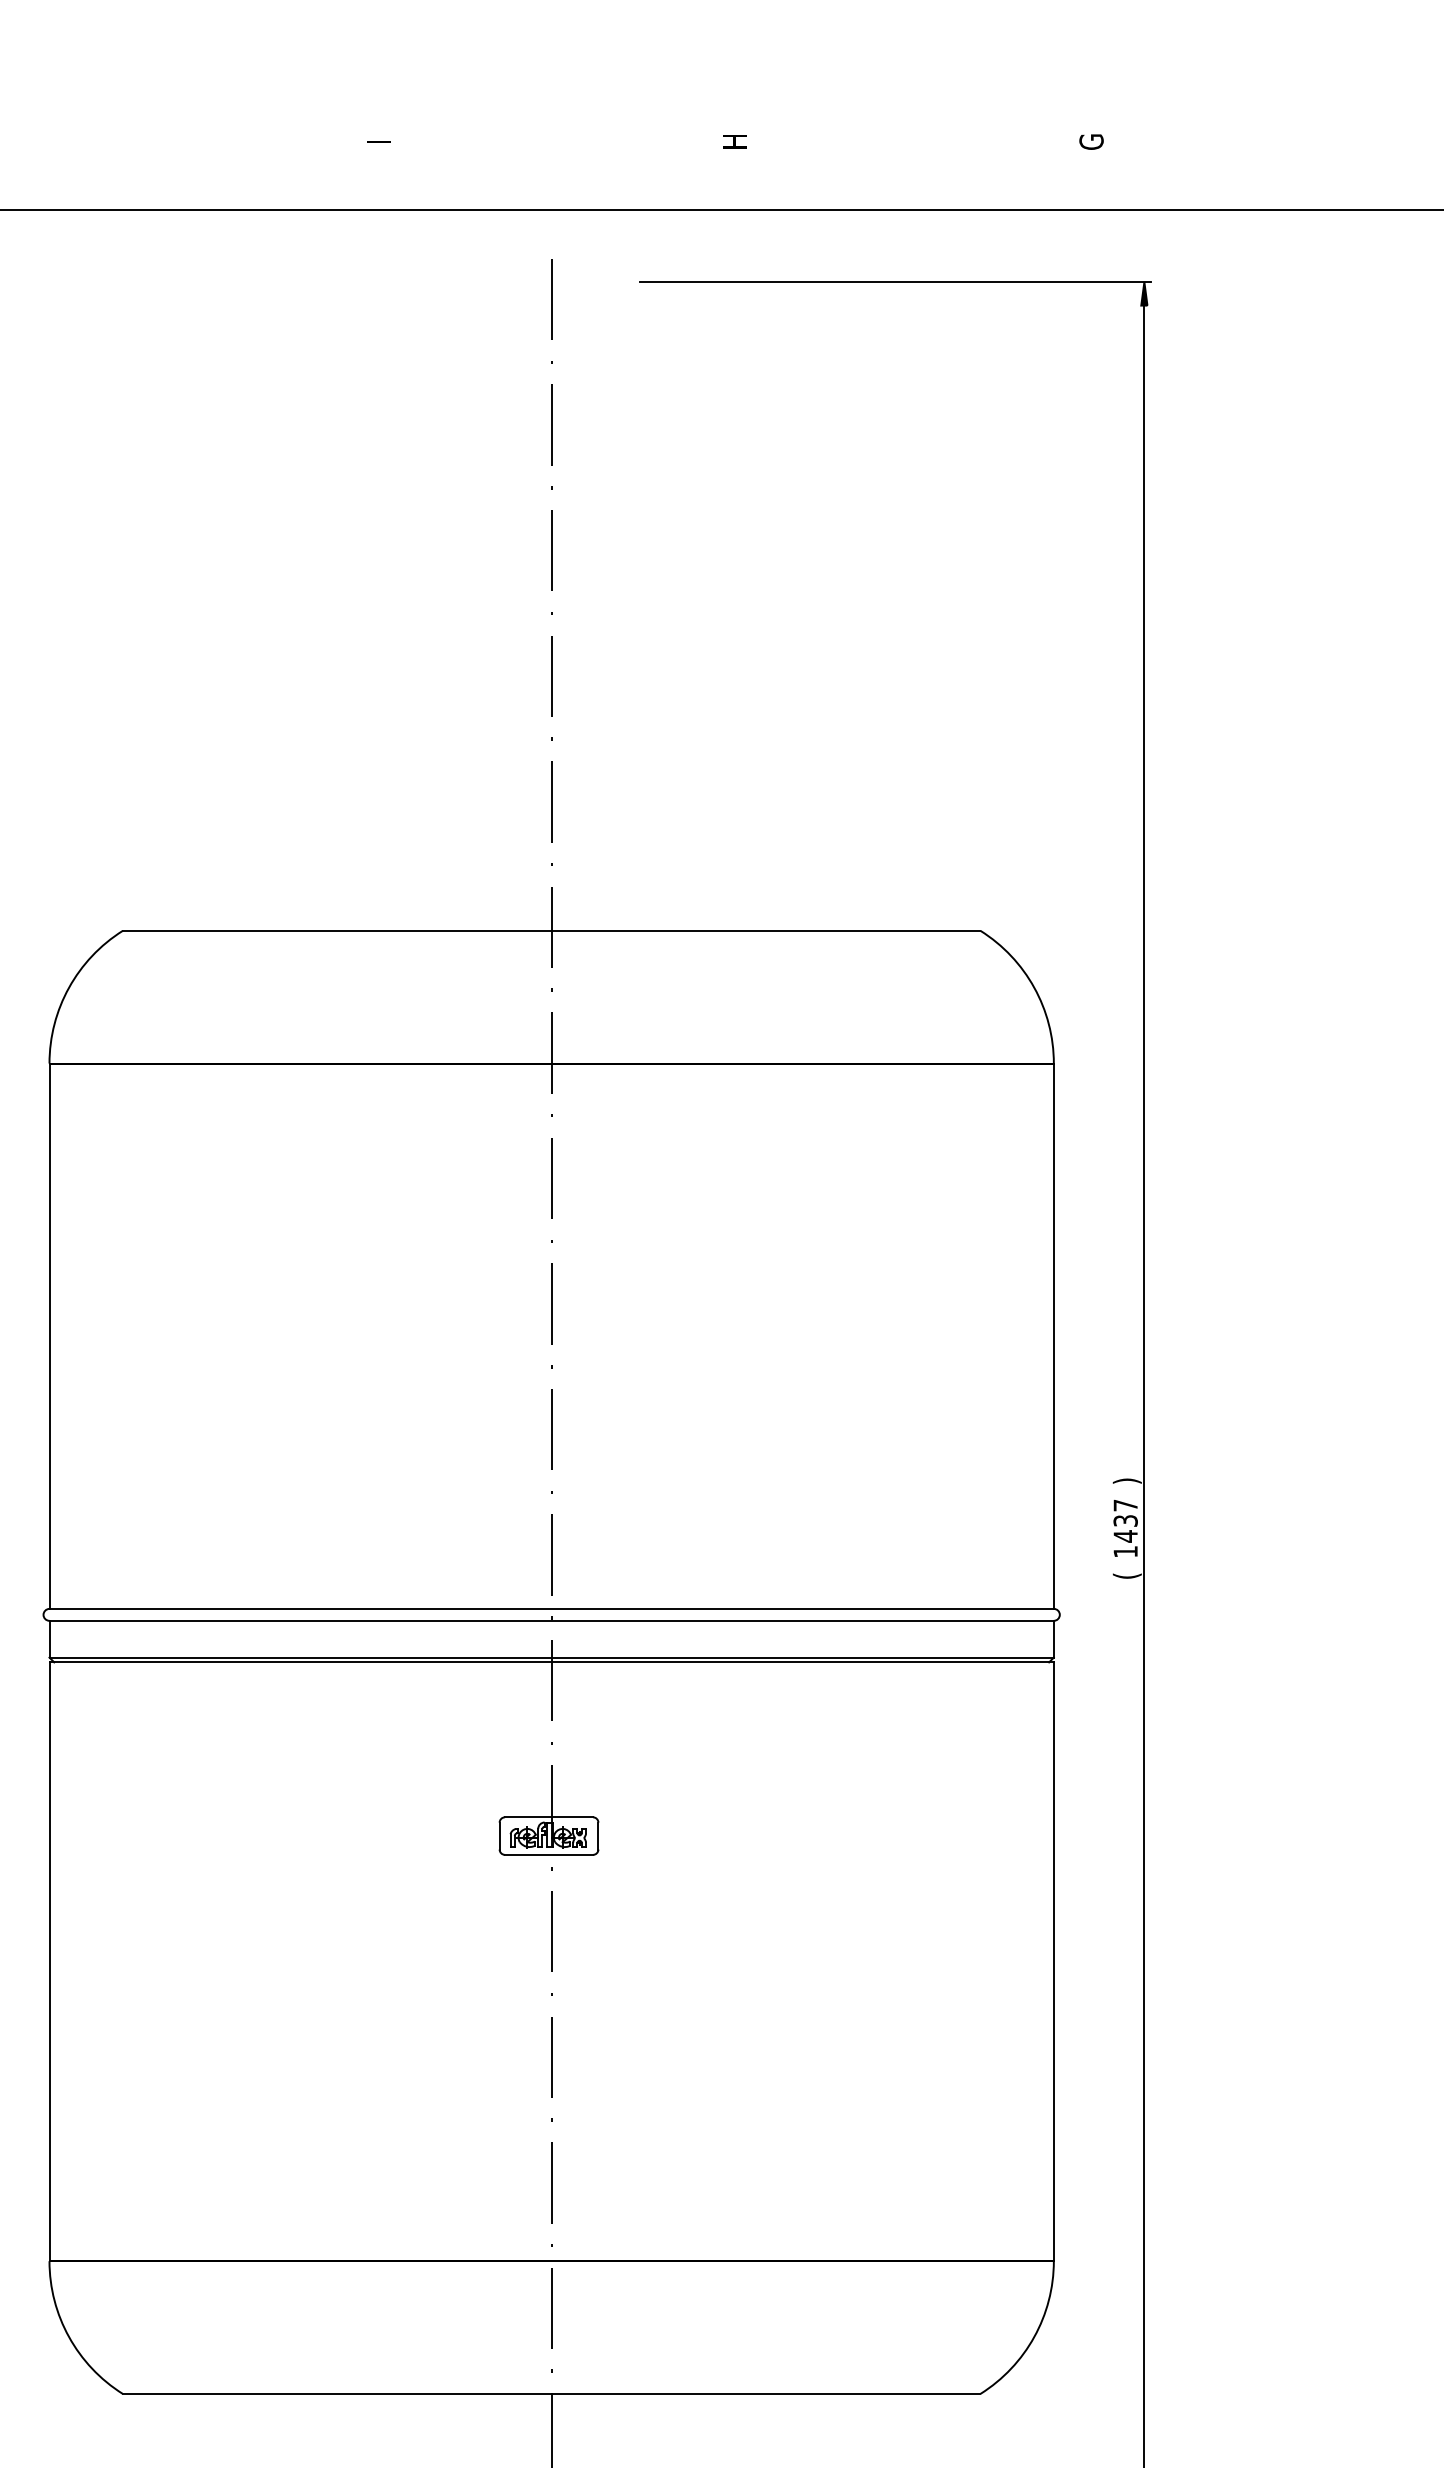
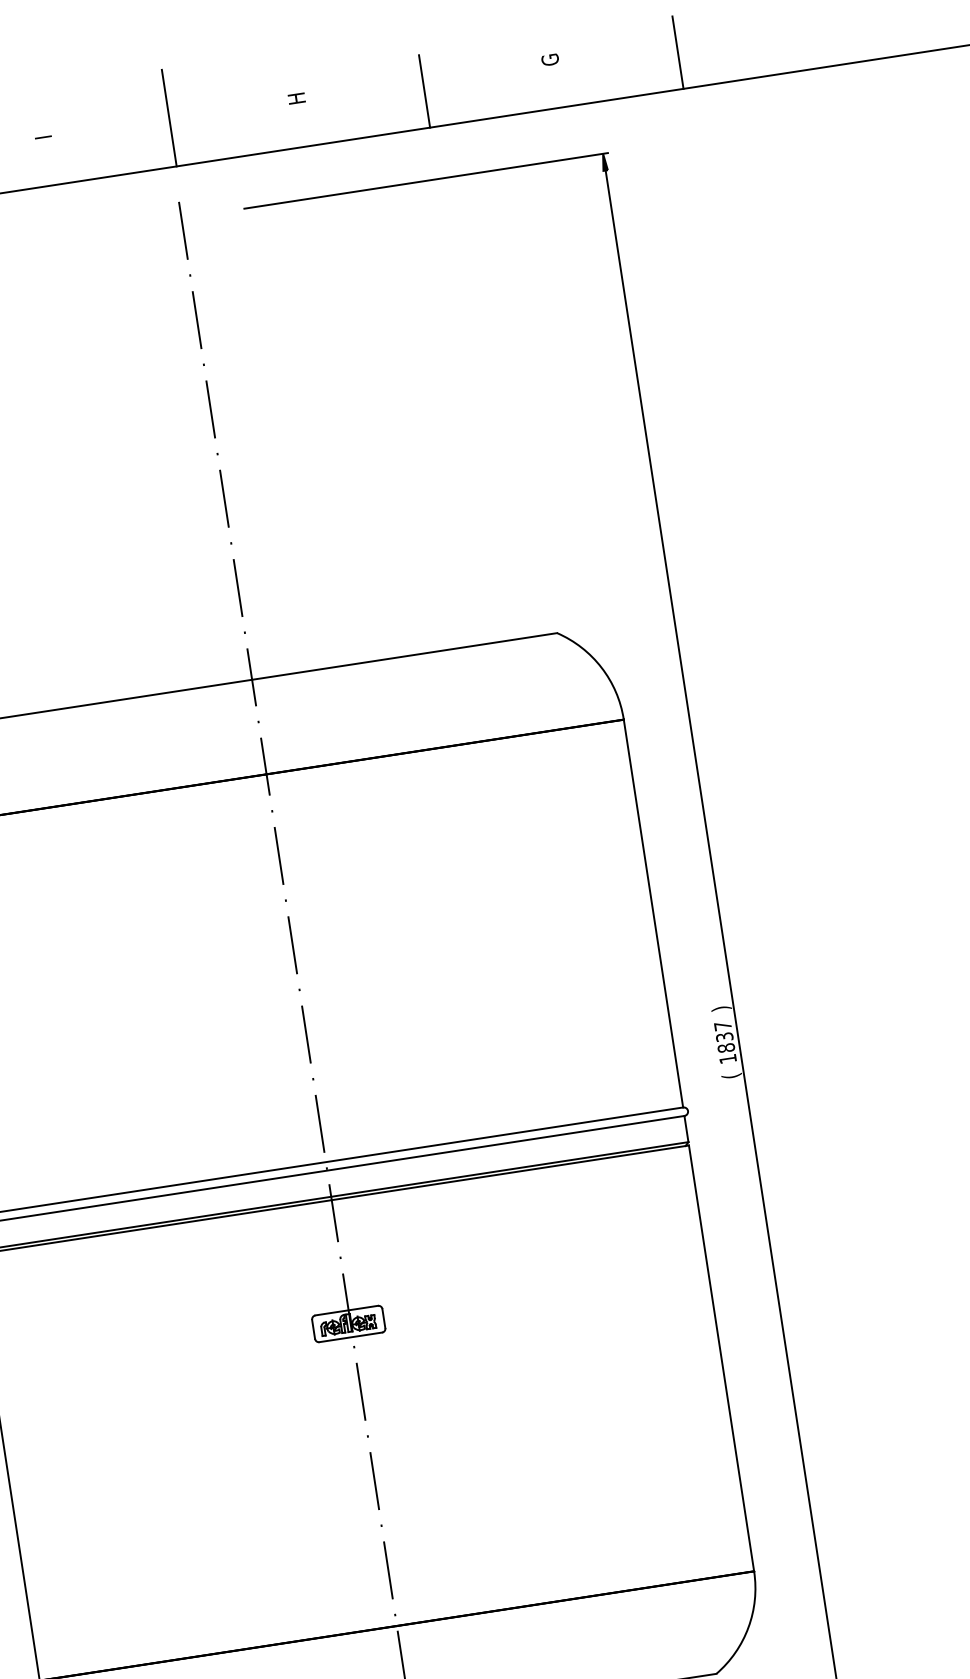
line: (555, 141) -> (168, 117), added
line: (912, 158) -> (424, 91), added
line: (1268, 158) -> (677, 52), added
text: (1125, 1536) -> (726, 1048), 1437 -> 1837

